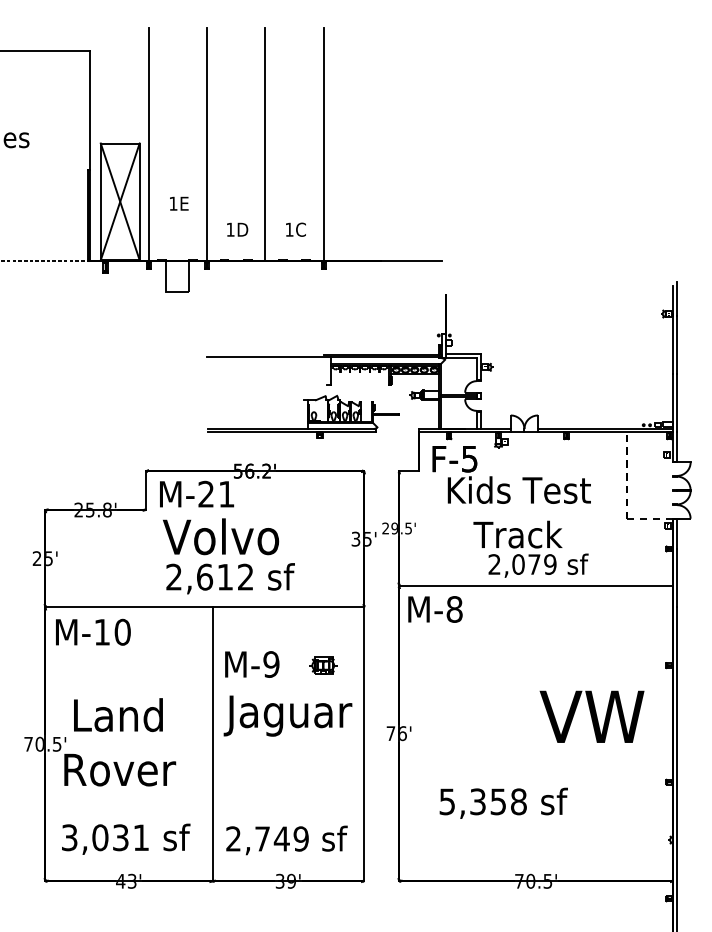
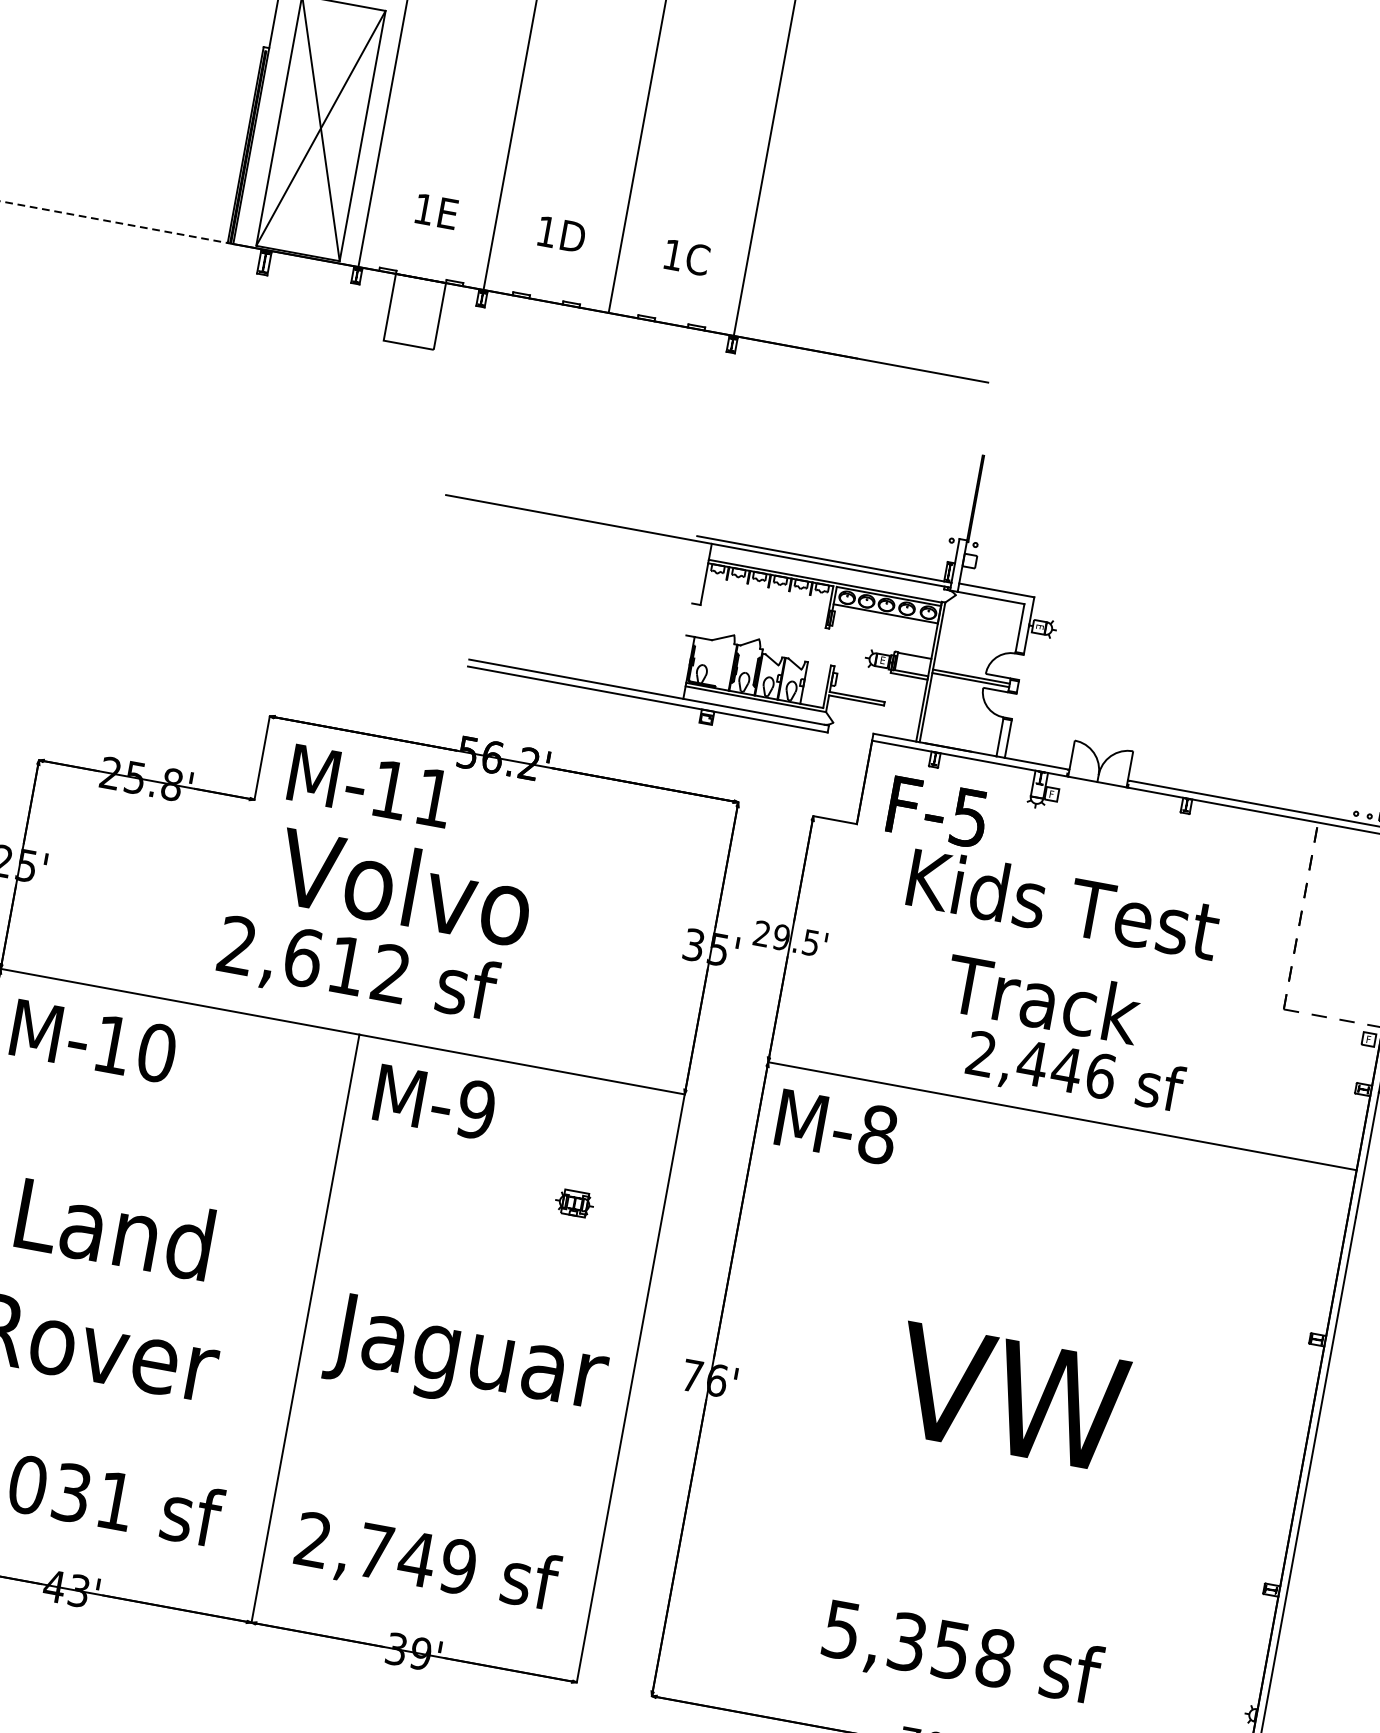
text: (179, 203) -> (437, 211), moved
part: (303, 416) -> (678, 670), moved
text: (205, 493) -> (389, 787), M-21 -> M-11
text: (533, 564) -> (1064, 1069), 2,079 -> 2,446
text: (230, 578) -> (357, 970), moved
text: (252, 664) -> (435, 1102), moved
part: (323, 665) -> (574, 1203), size x0.62
text: (287, 715) -> (466, 1358), moved
text: (591, 716) -> (1009, 1396), moved
text: (503, 802) -> (961, 1653), moved

